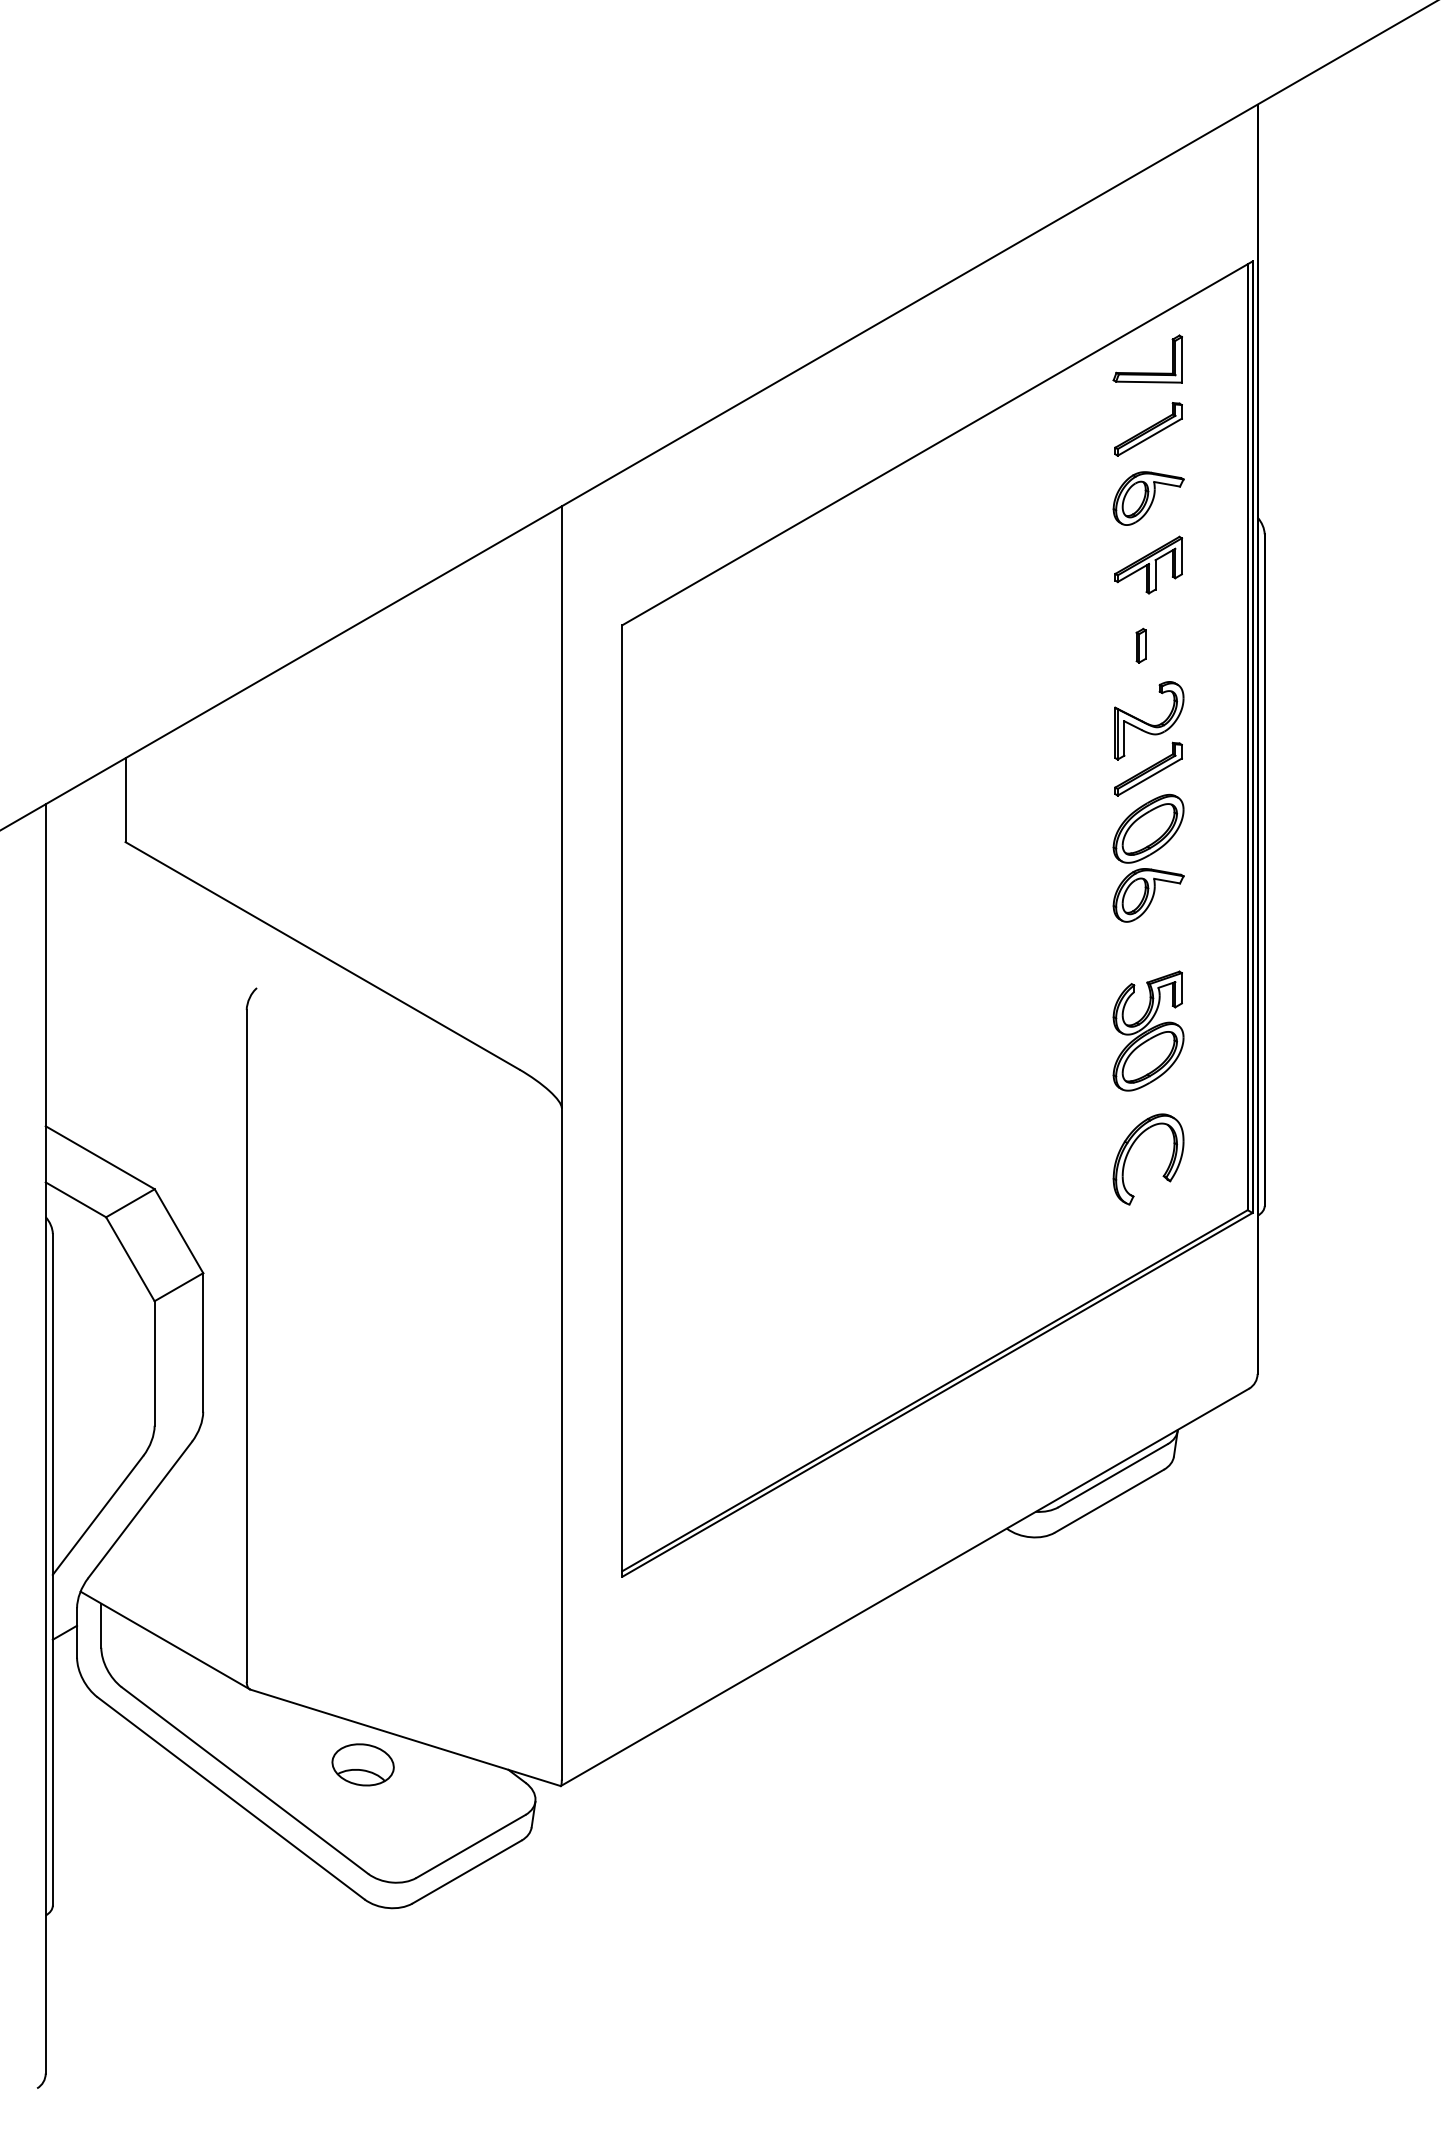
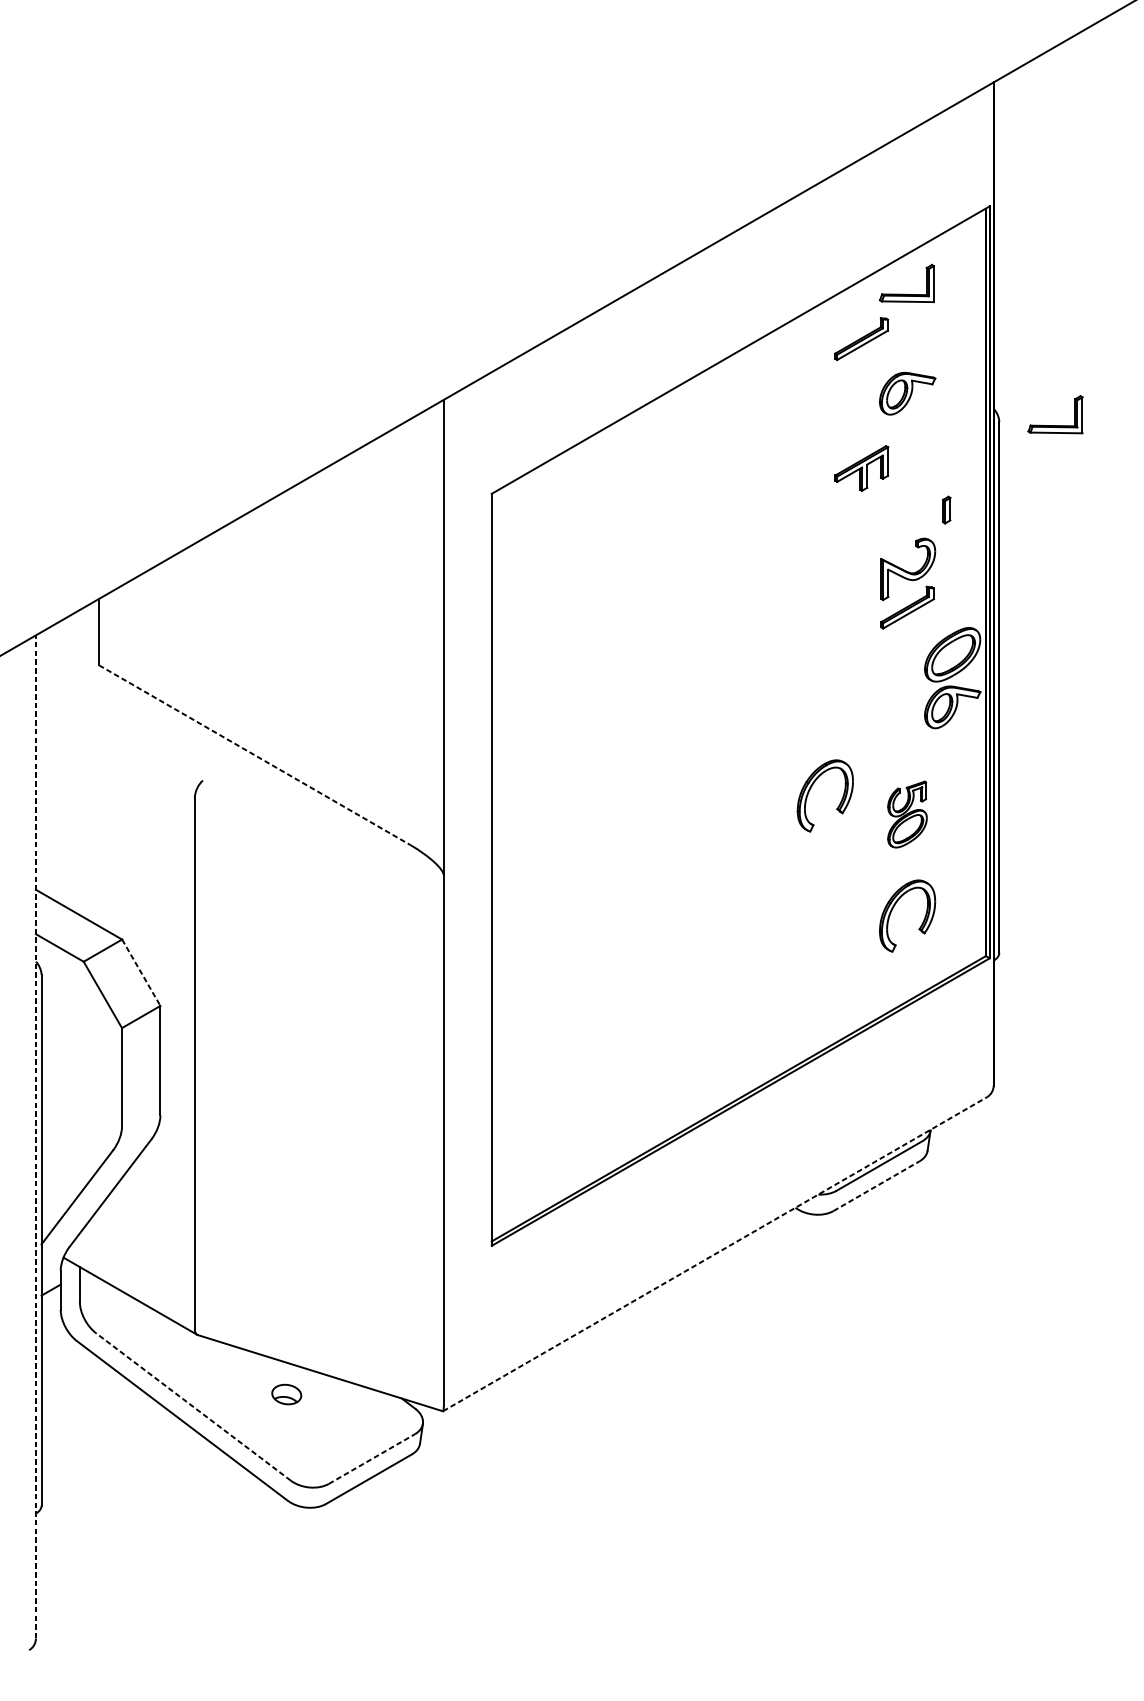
part: (1148, 429) -> (861, 339), moved
part: (1335, 538) -> (1055, 425), added
part: (1148, 564) -> (861, 467), moved
part: (1140, 645) -> (946, 509), moved
part: (1148, 857) -> (952, 677), moved
line: (322, 955) -> (254, 754), solid -> dashed
part: (1026, 998) -> (811, 788), added
part: (1148, 1030) -> (907, 814), size x0.7
line: (179, 1231) -> (141, 972), solid -> dashed
line: (45, 1438) -> (35, 1136), solid -> dashed
line: (1109, 1501) -> (876, 1186), solid -> dashed
line: (905, 1587) -> (715, 1254), solid -> dashed
part: (362, 1764) -> (286, 1394), size x0.6
line: (245, 1780) -> (193, 1406), solid -> dashed
line: (470, 1846) -> (371, 1459), solid -> dashed

